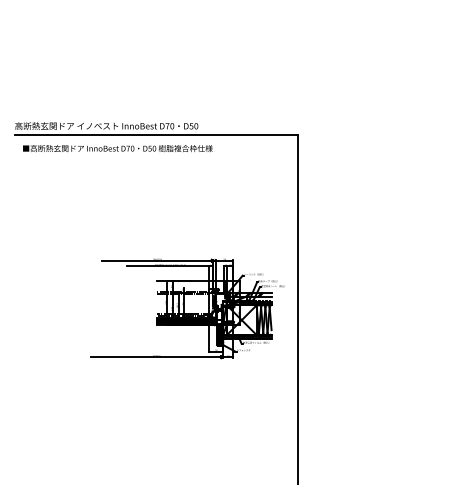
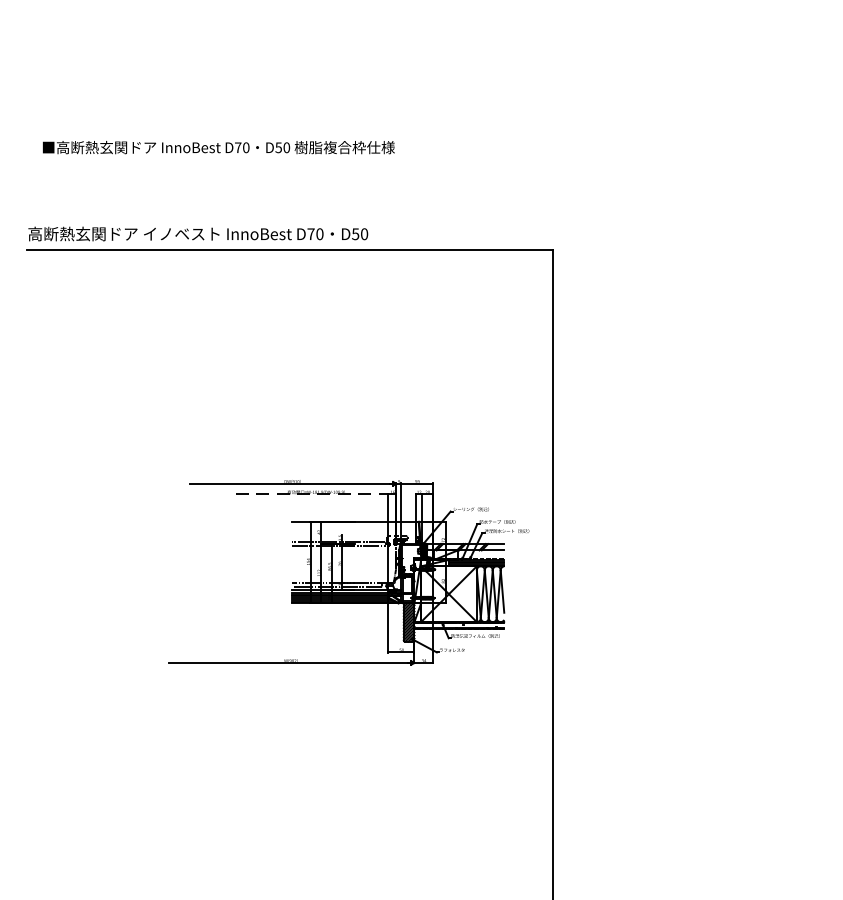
text: (117, 148) -> (218, 147), moved
line: (167, 266) -> (311, 494), solid -> dashed

